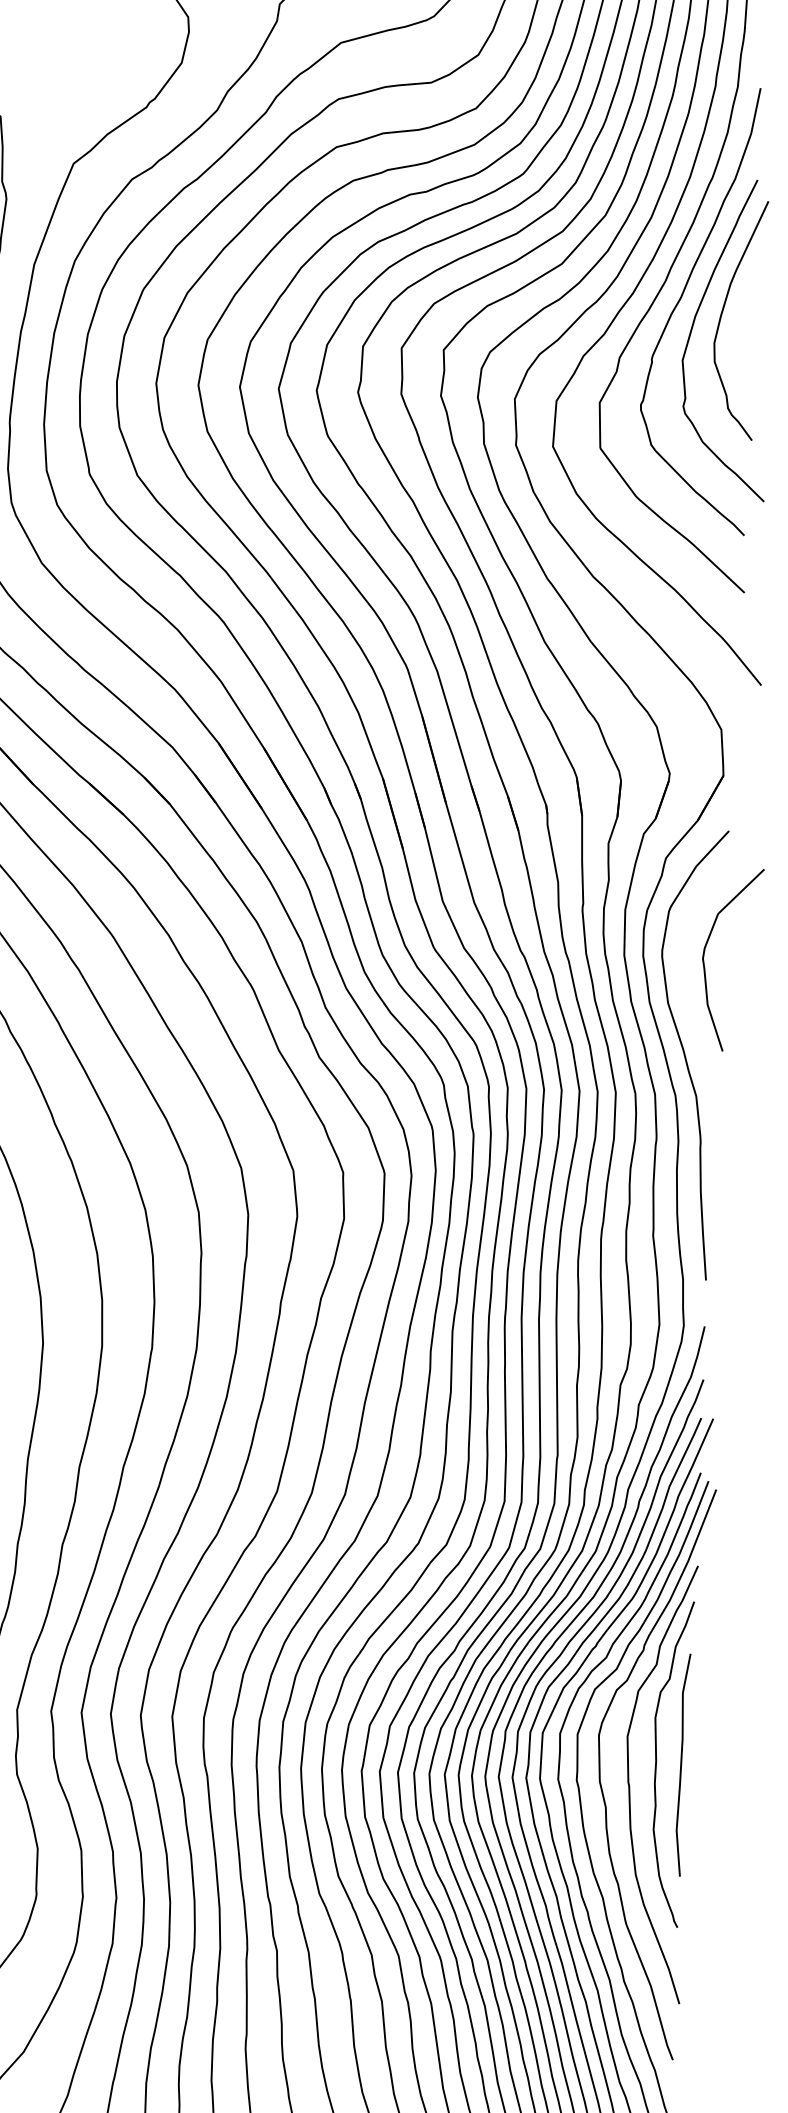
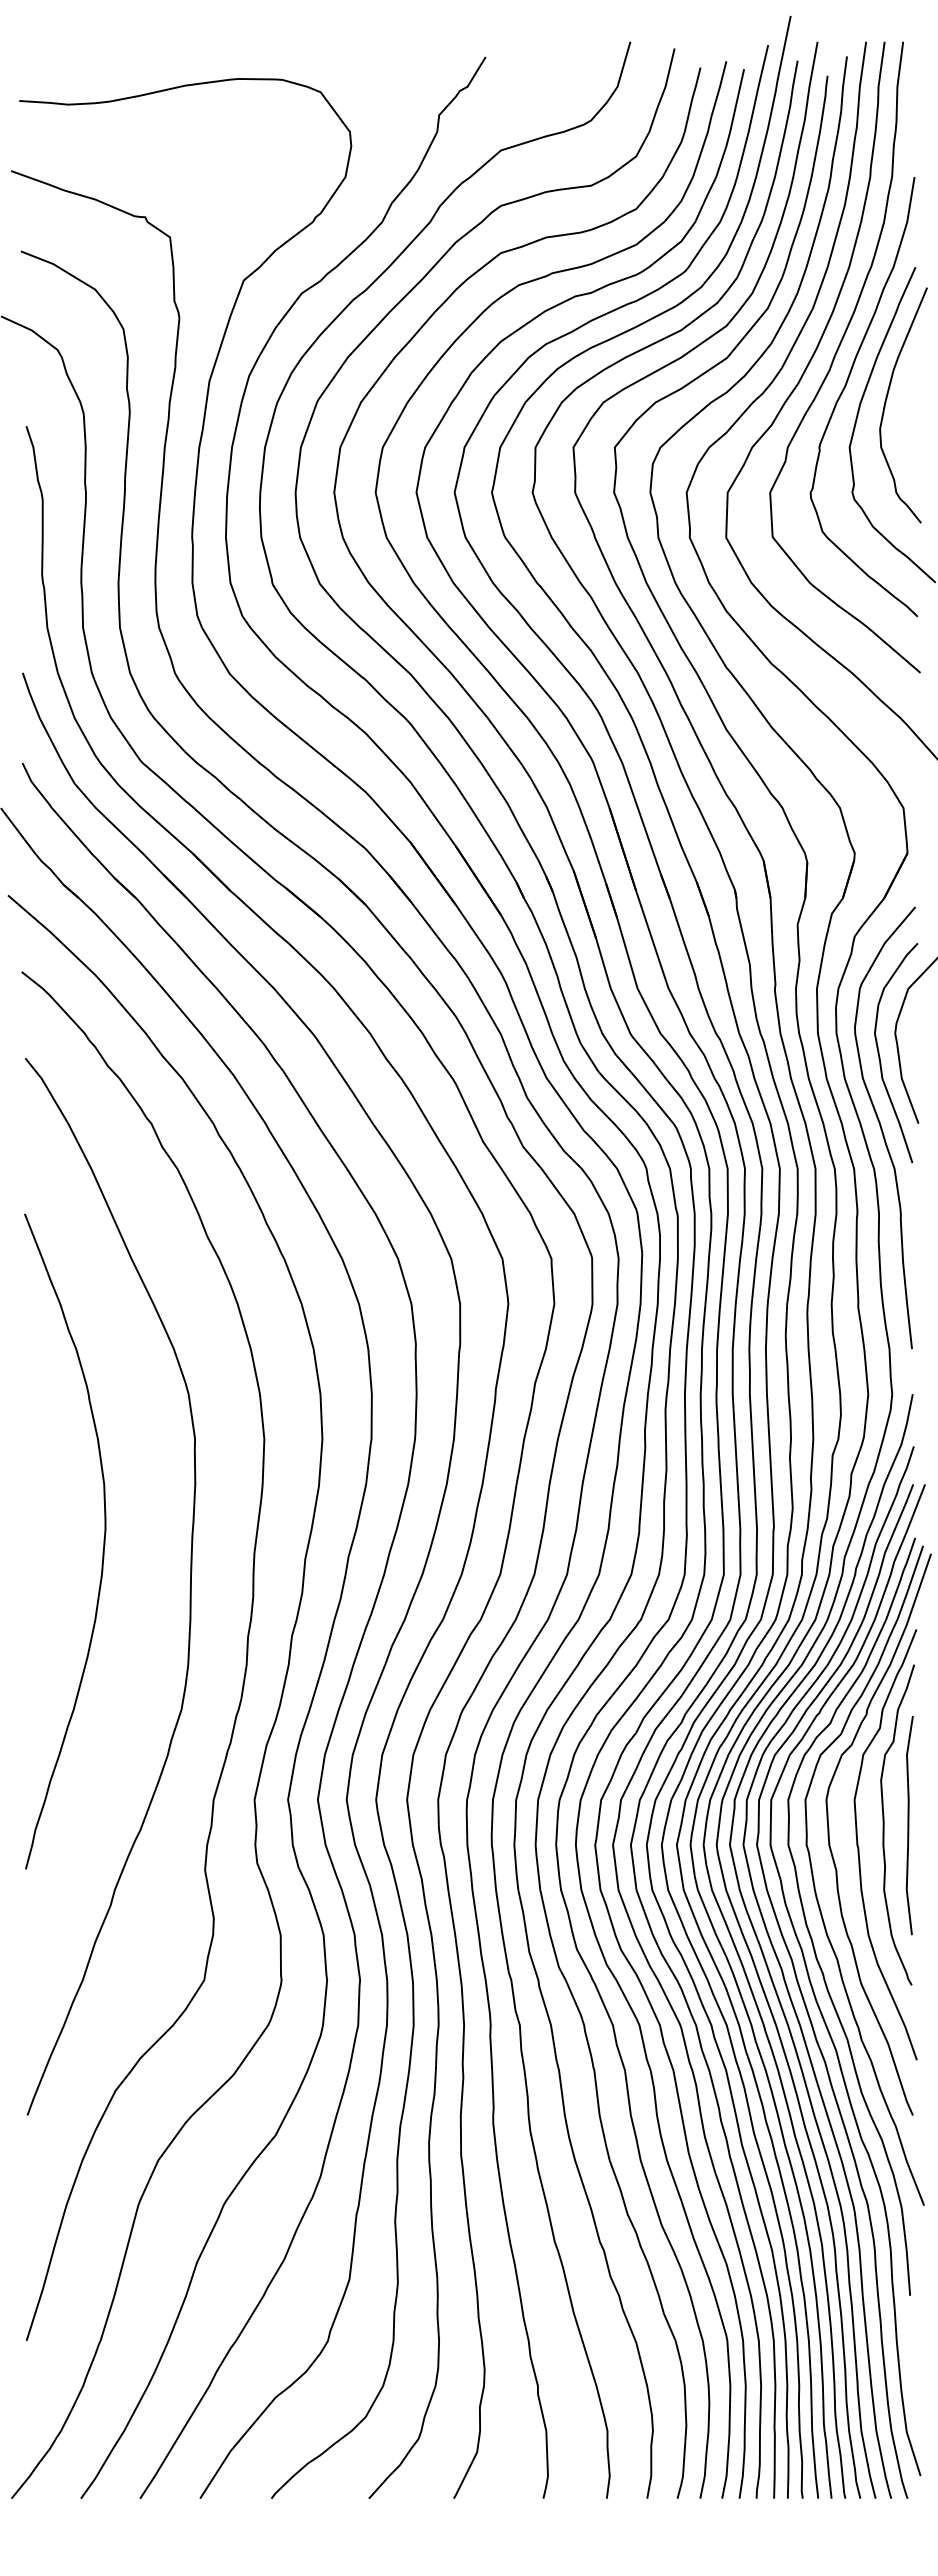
curve: (686, 981) -> (880, 1056), added

